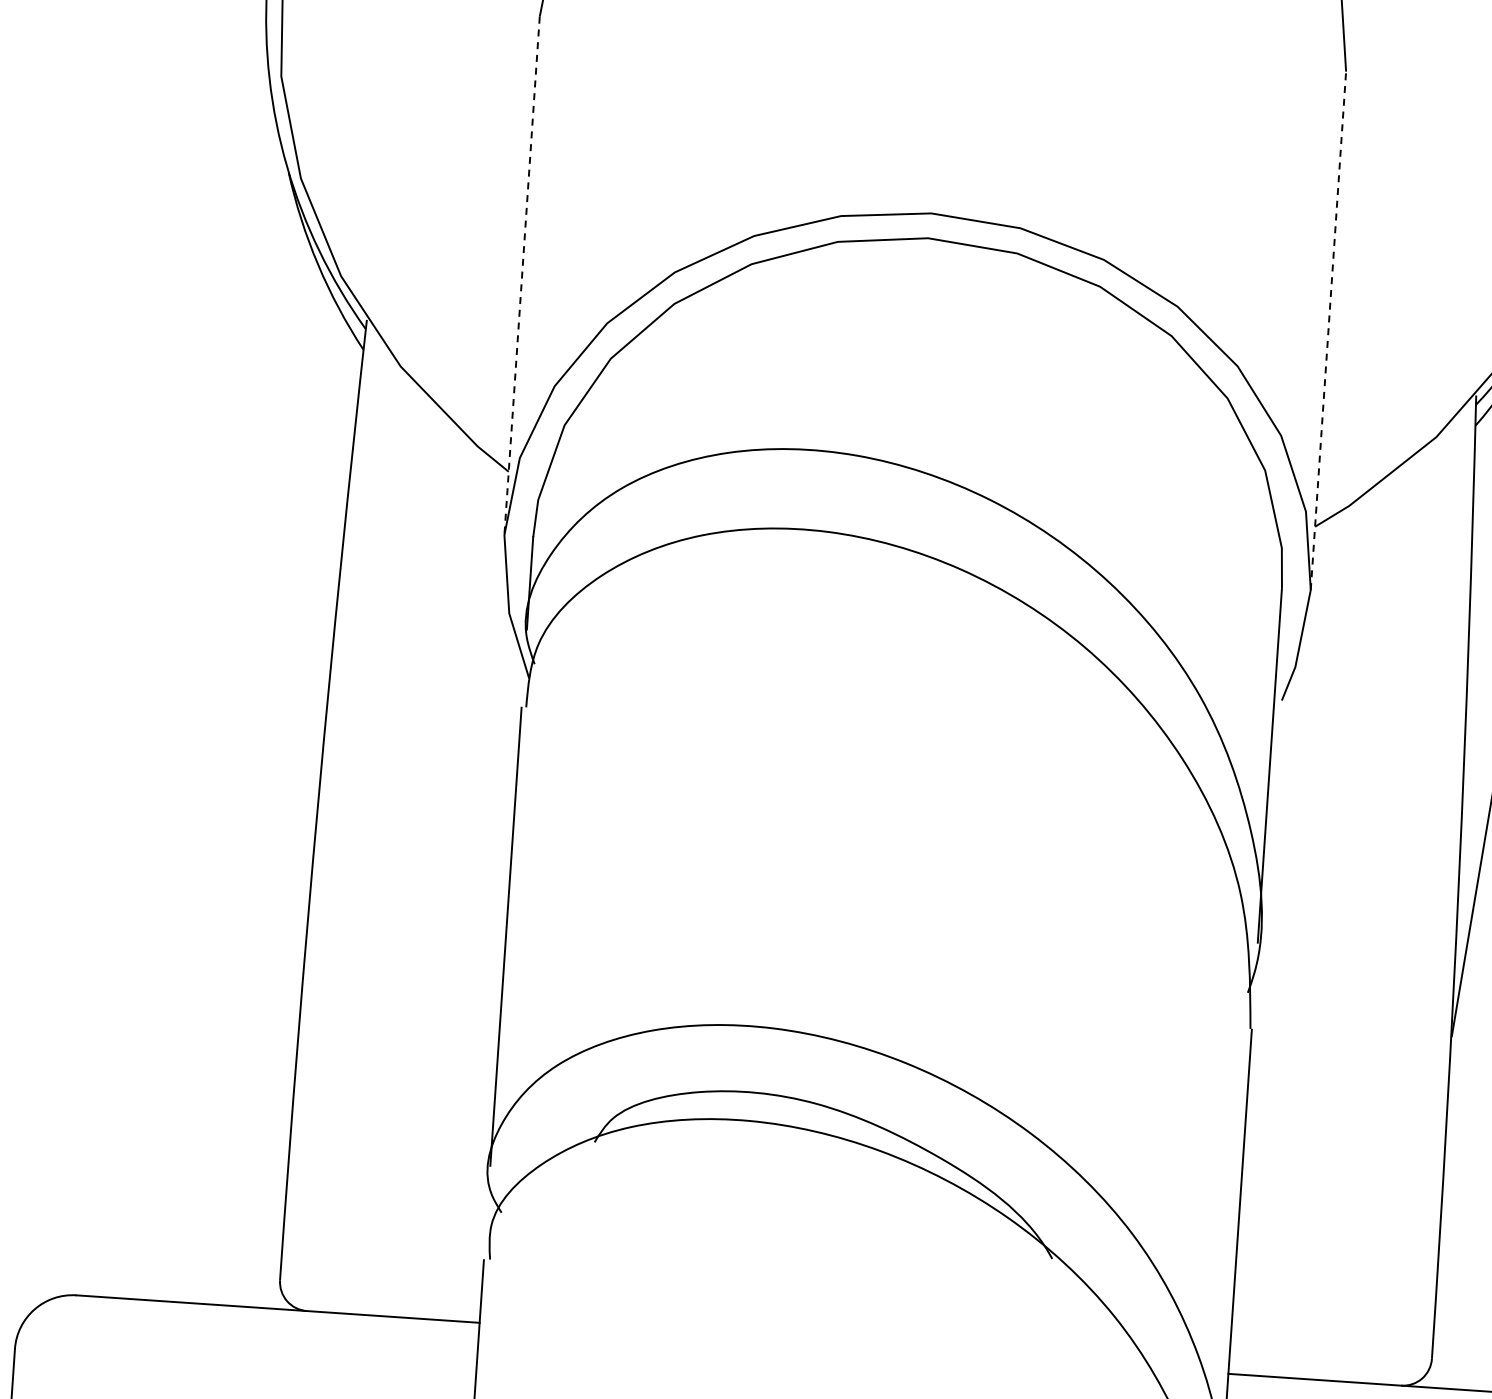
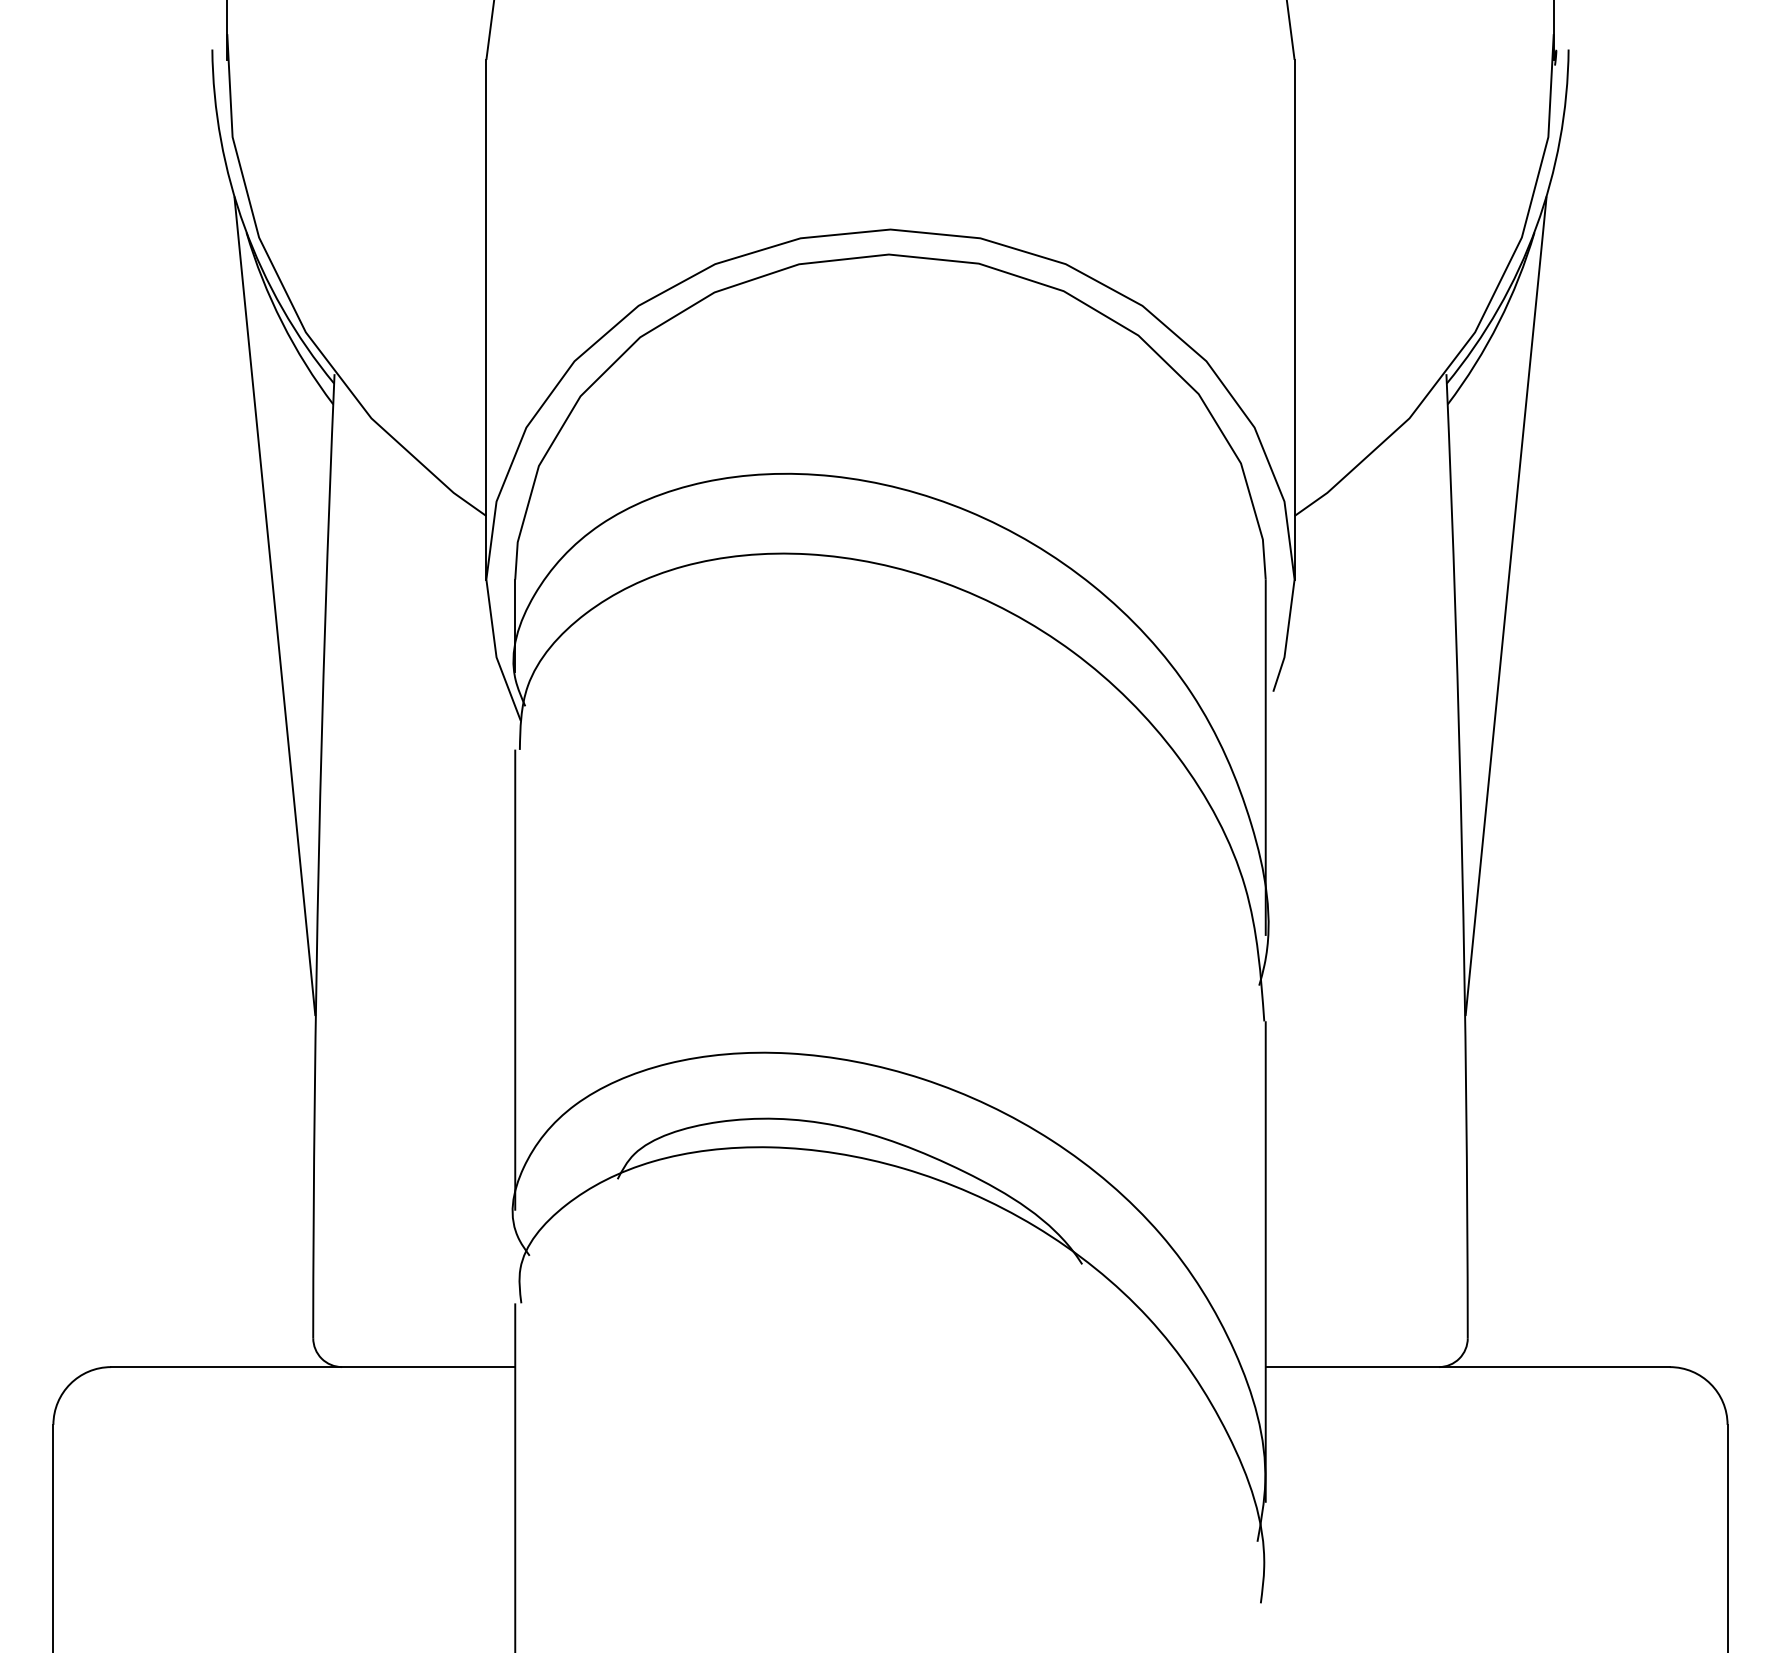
line: (522, 275) -> (486, 319), dashed -> solid
line: (1328, 330) -> (1294, 319), dashed -> solid
line: (291, 547) -> (274, 606), added

